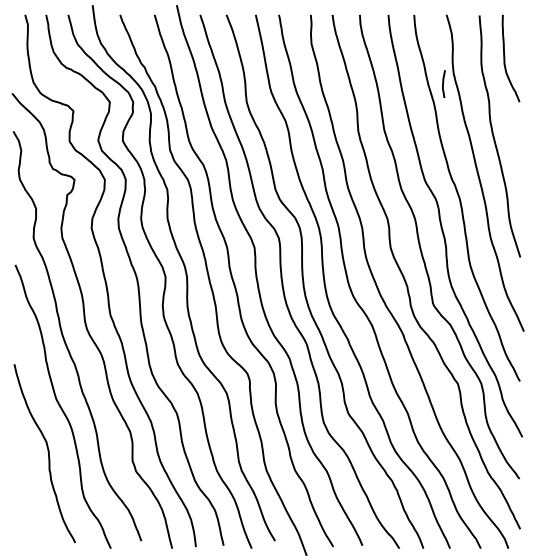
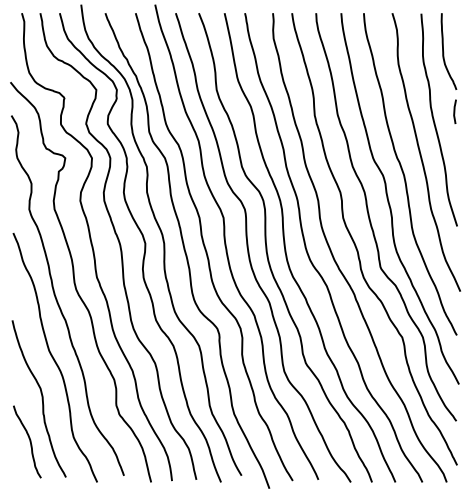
curve: (443, 83) -> (454, 111), moved
curve: (33, 500) -> (29, 440), added

